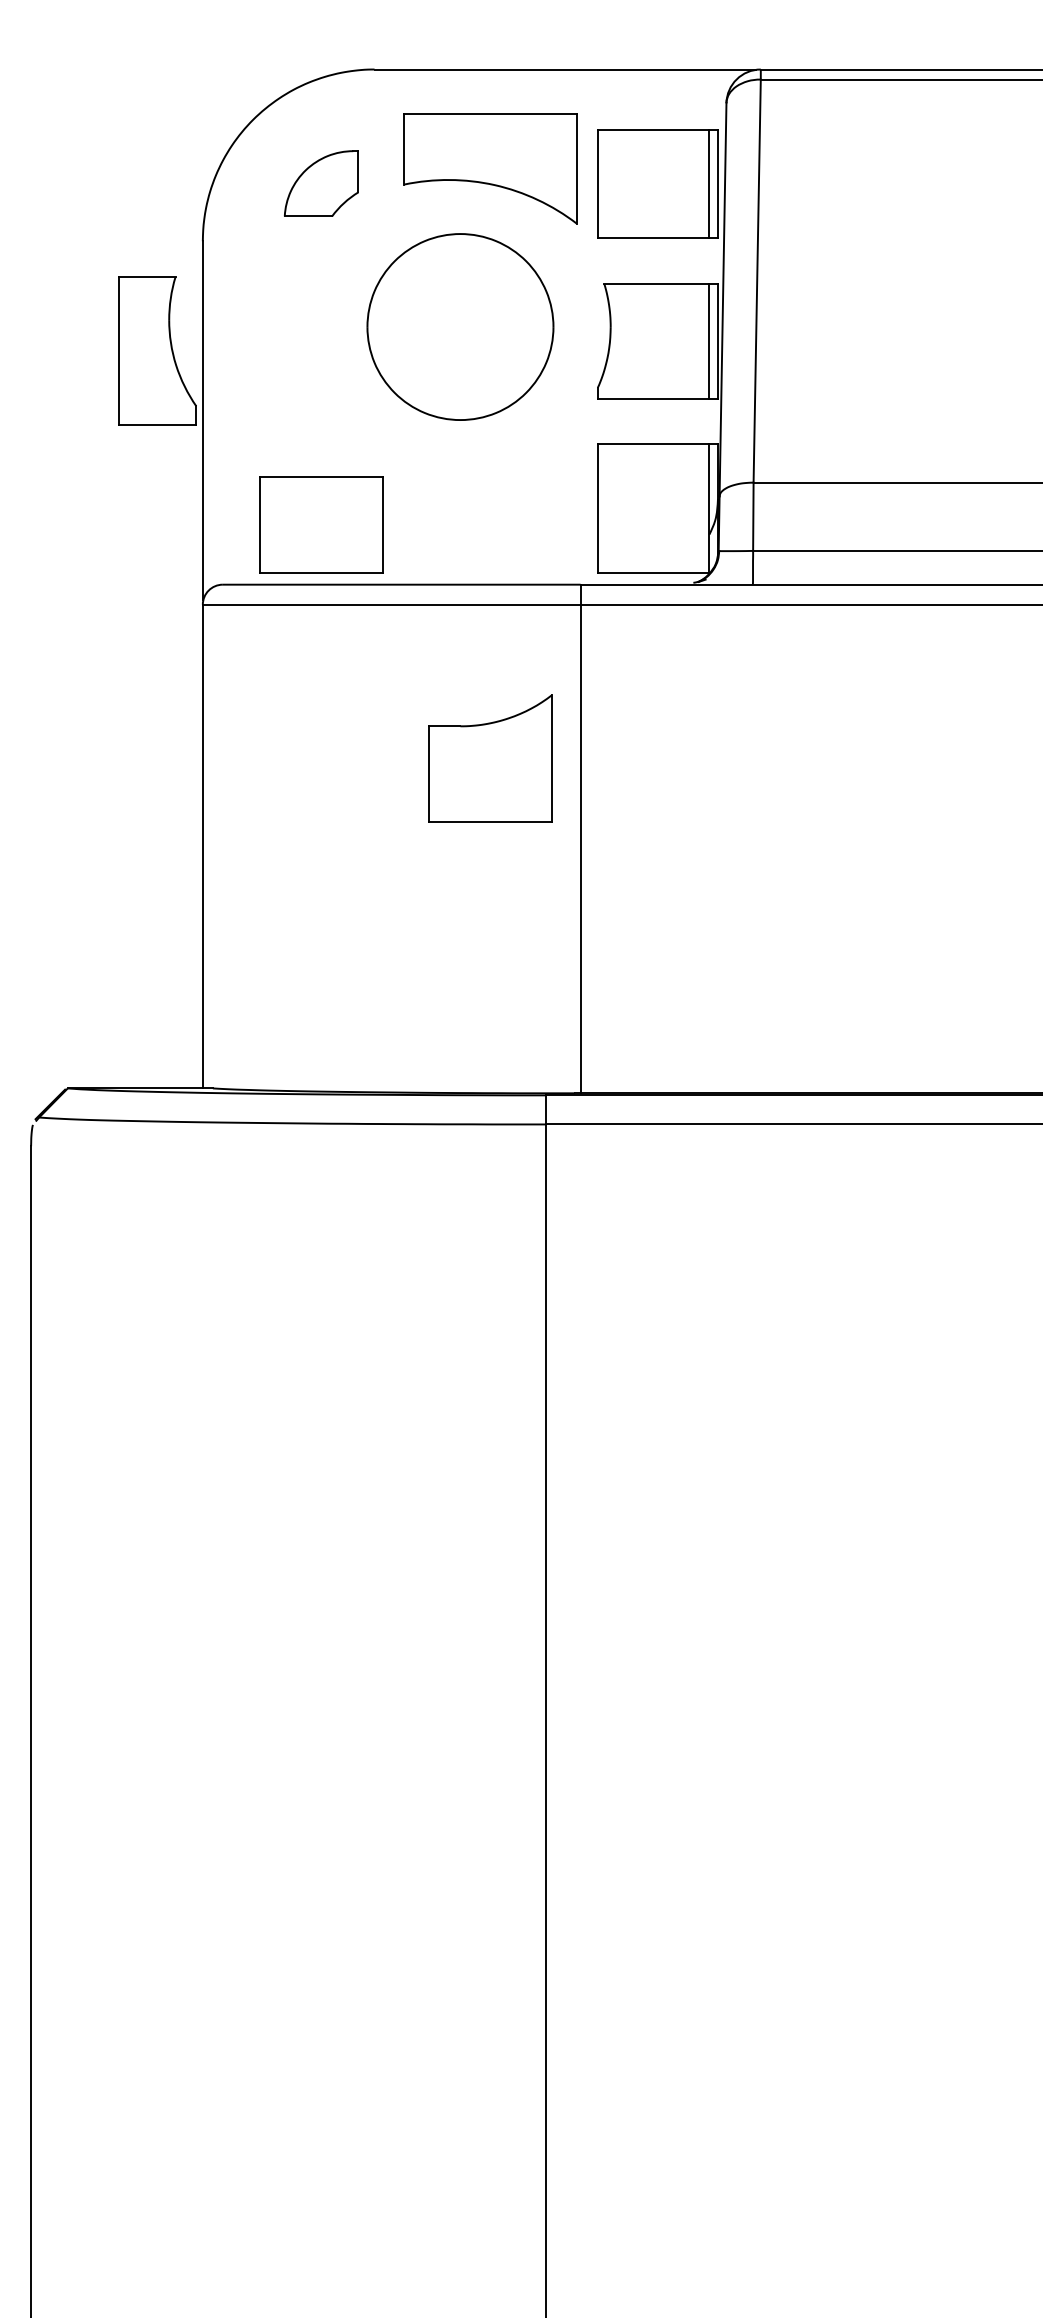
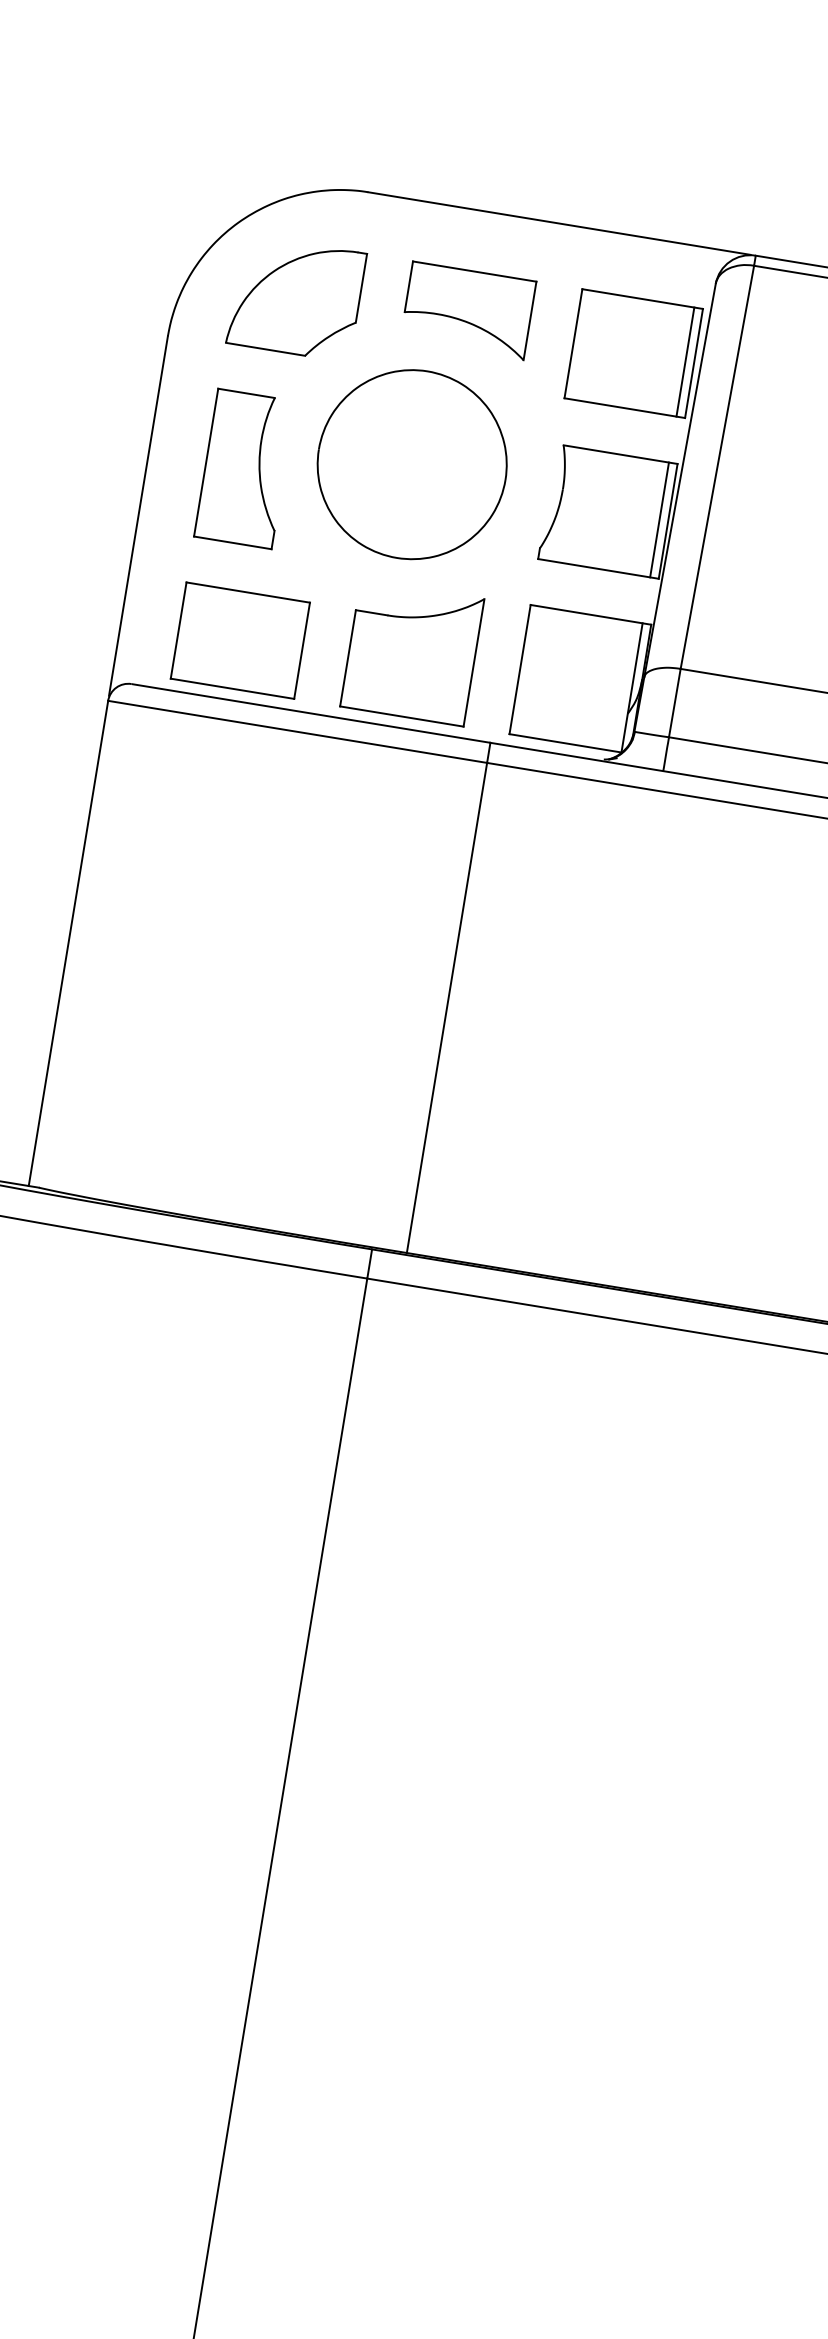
part: (490, 168) -> (468, 310), size x0.71
part: (321, 183) -> (296, 297), size x1.67
part: (157, 350) -> (244, 468), moved
part: (490, 758) -> (412, 652), moved

